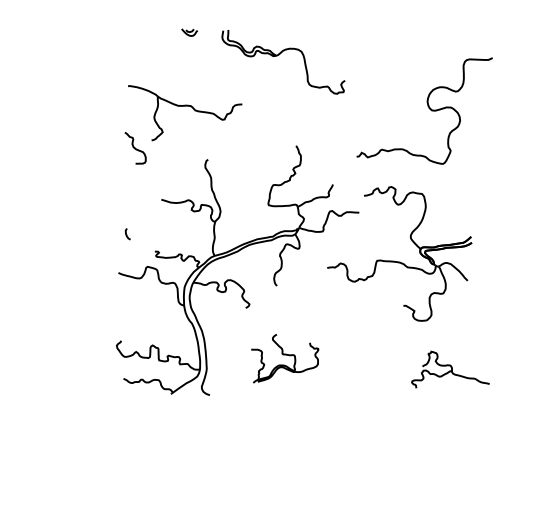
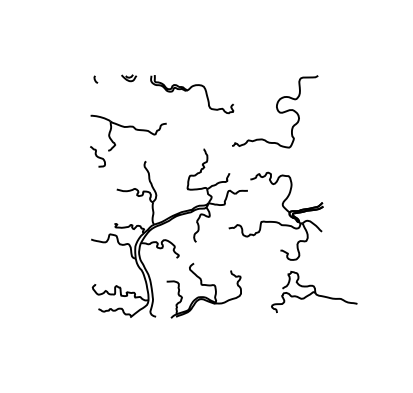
part: (189, 32) -> (129, 78), size x1.43
curve: (428, 108) -> (277, 111), moved
curve: (127, 234) -> (95, 79), moved
part: (283, 359) -> (203, 290), size x1.67
part: (451, 370) -> (314, 291), size x1.67

